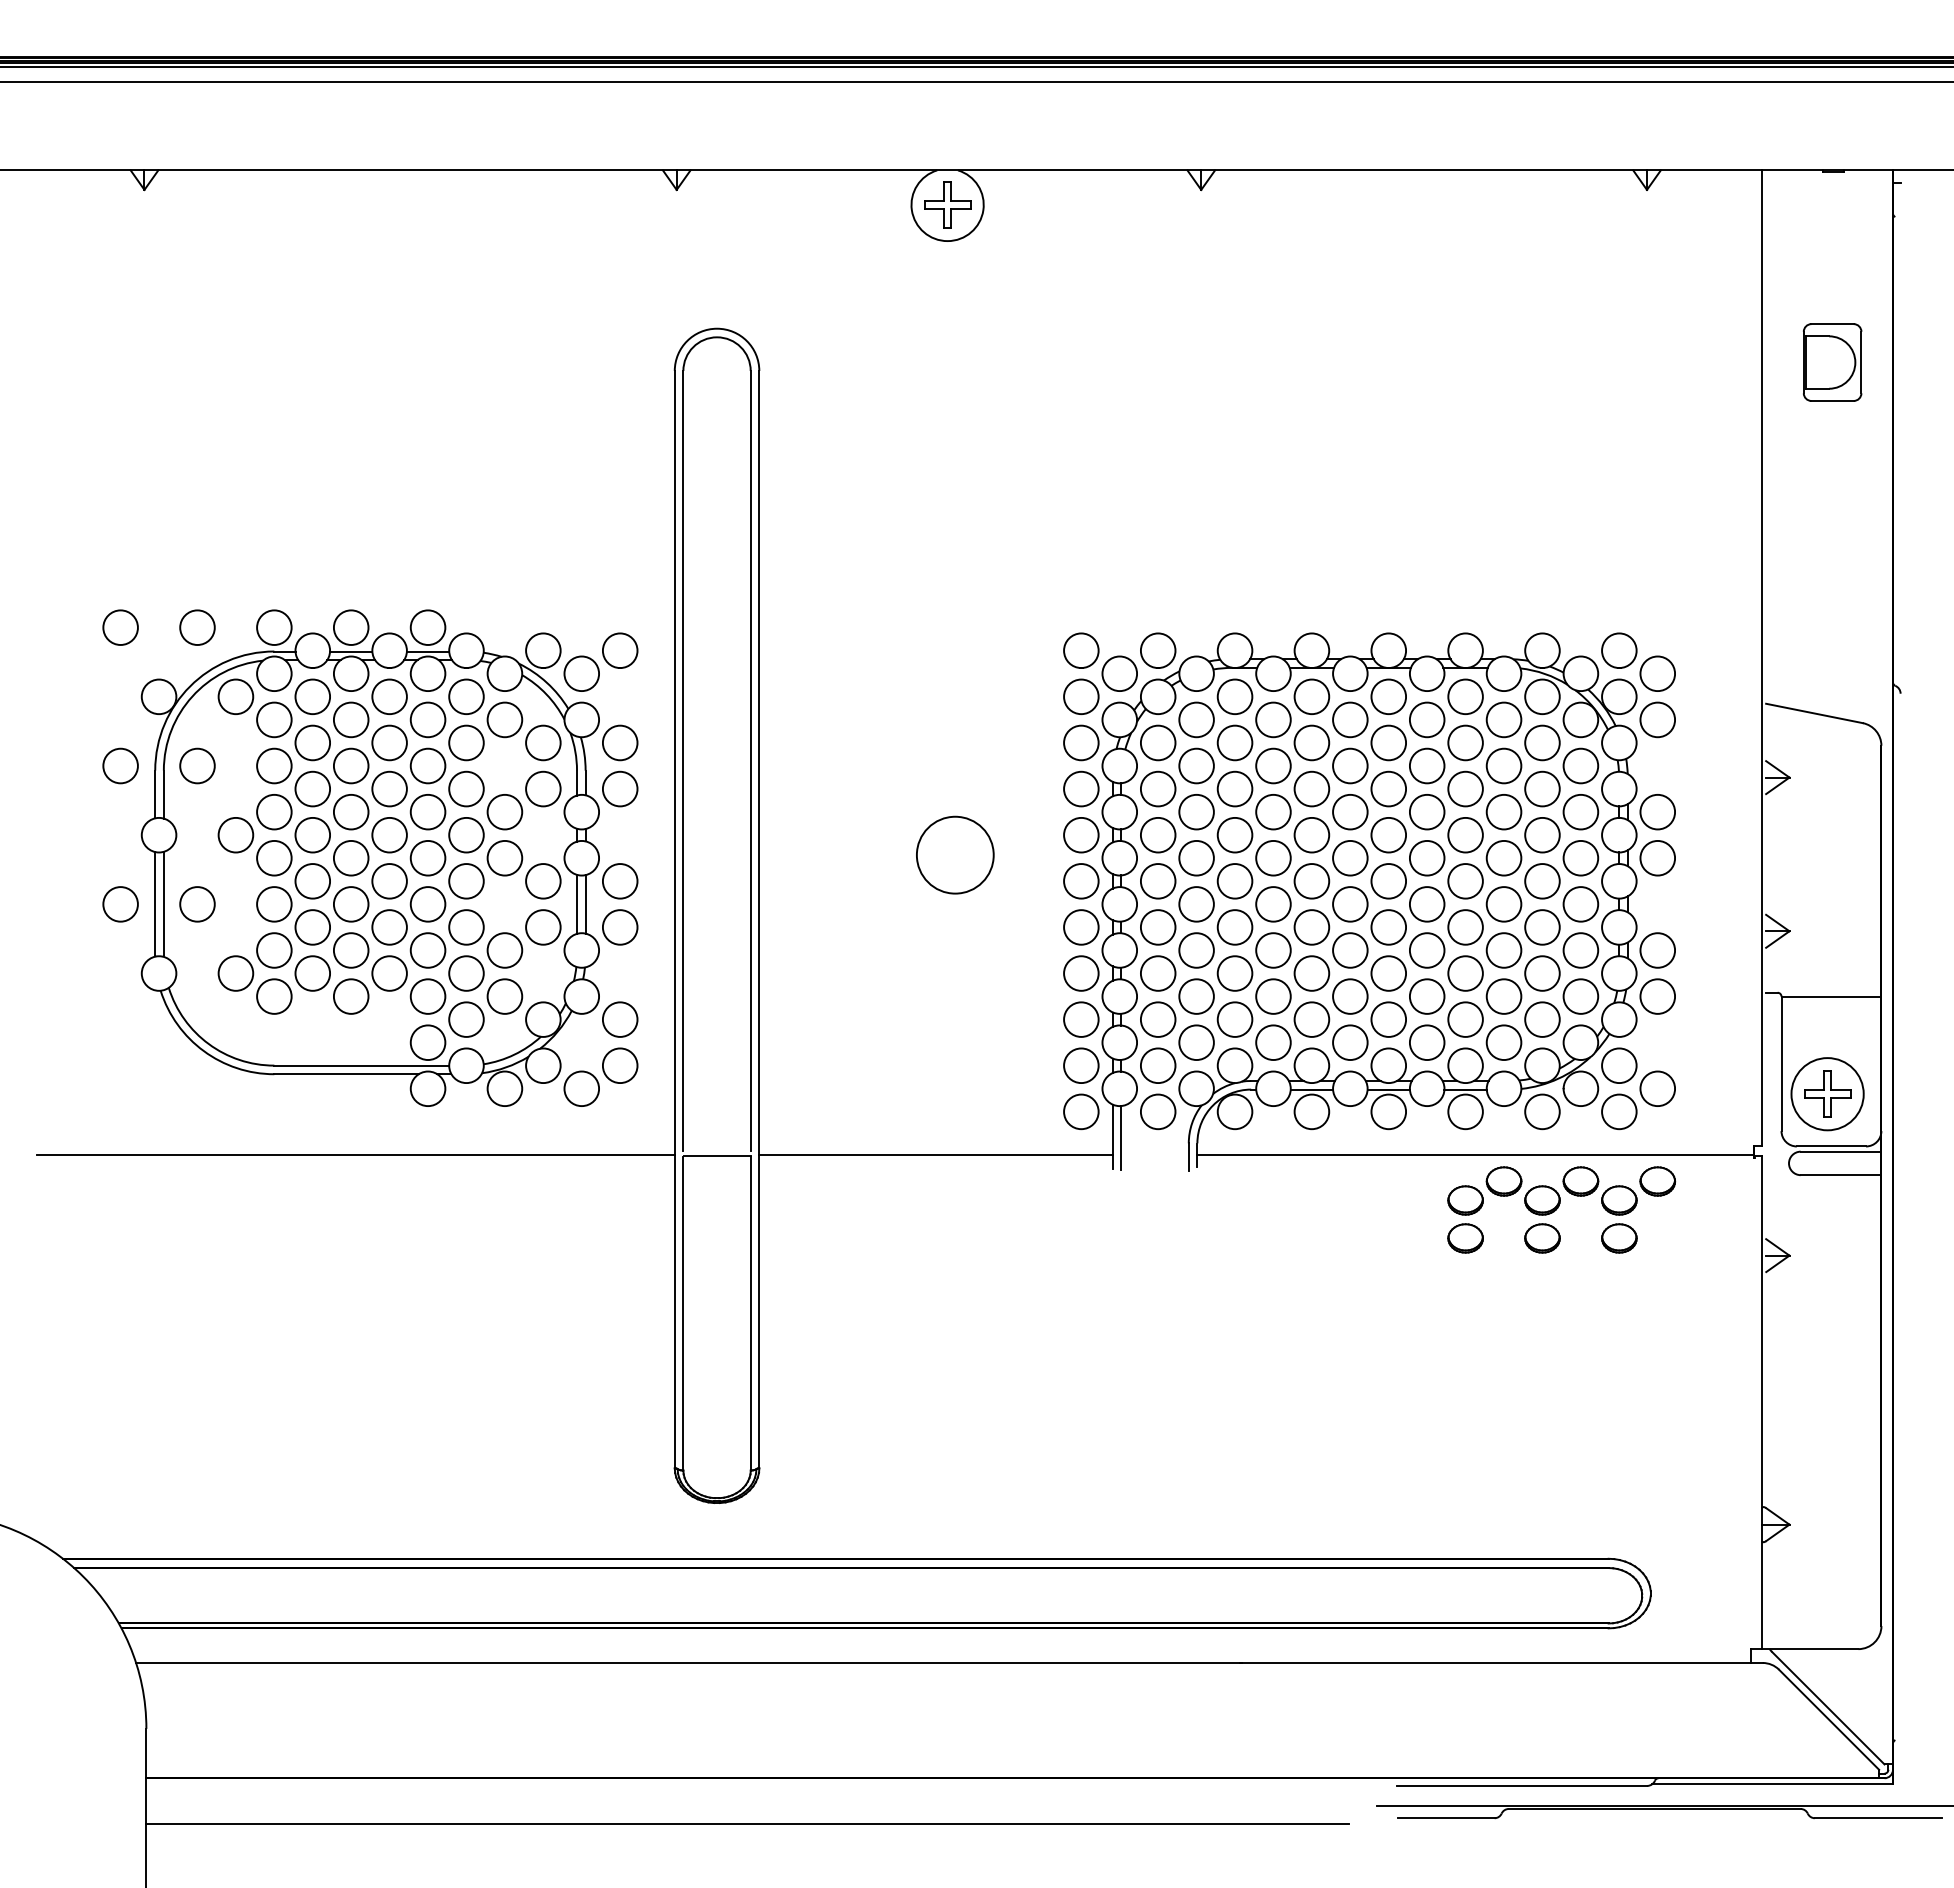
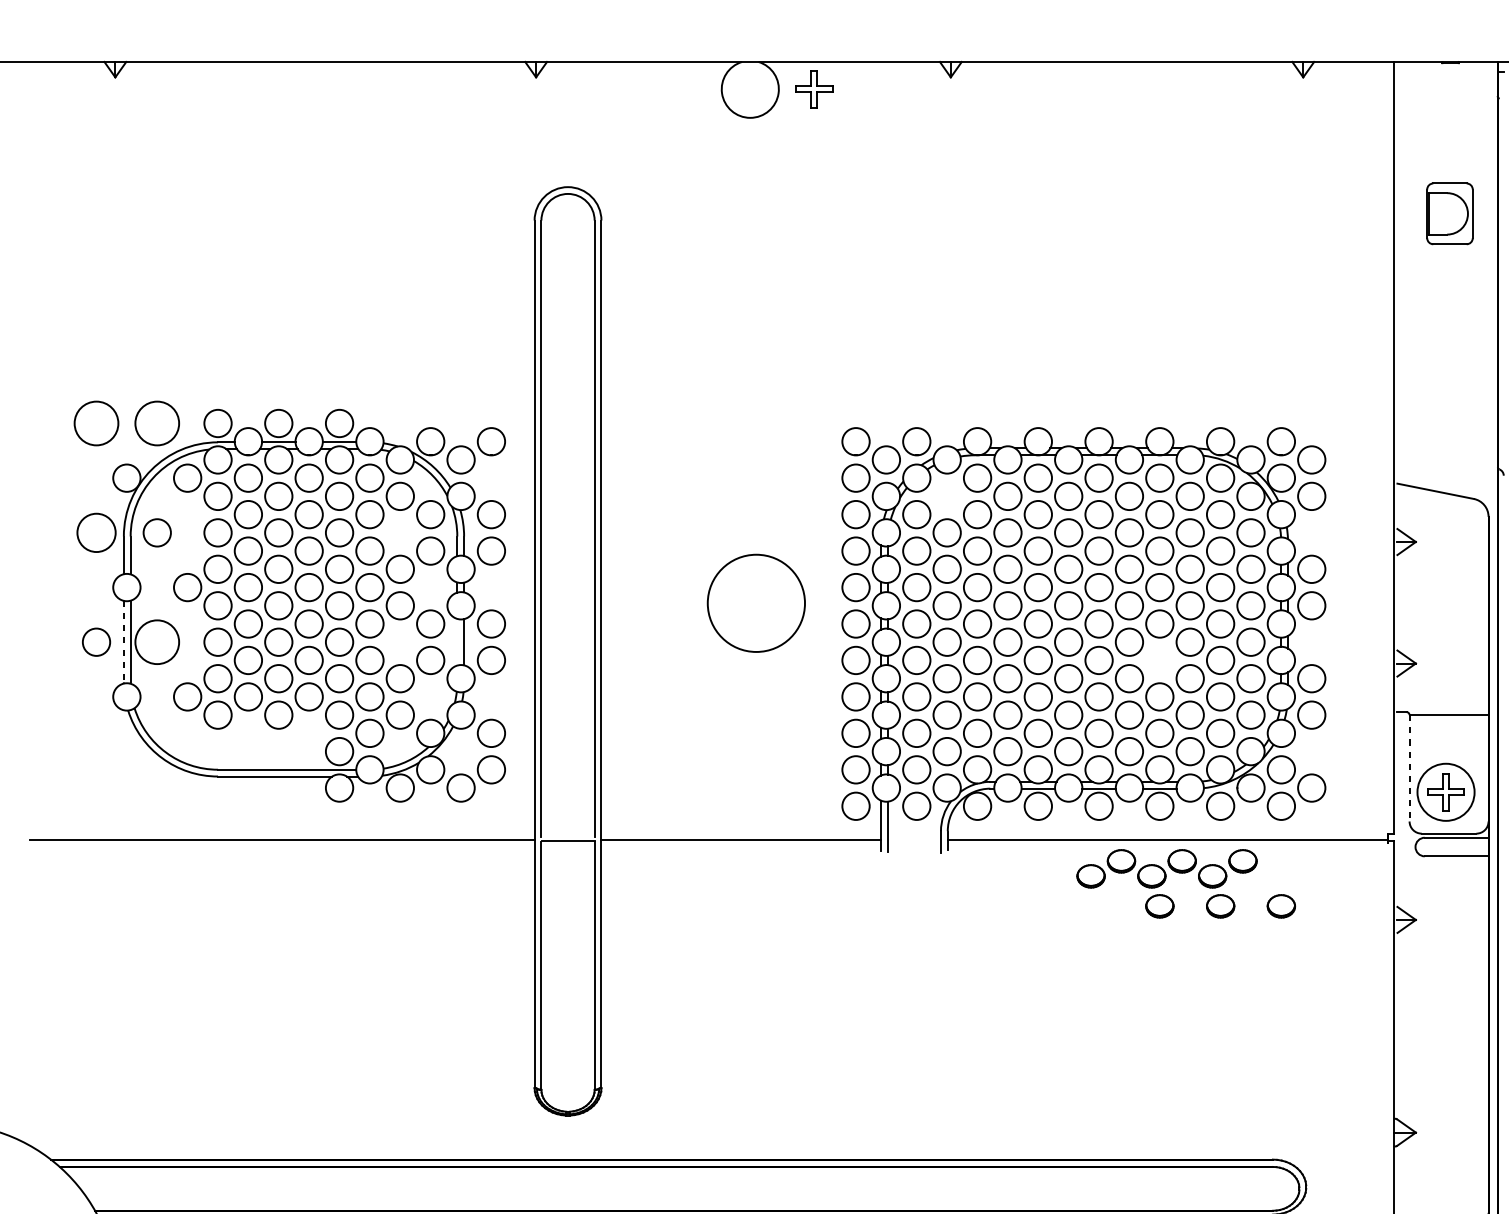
part: (947, 204) -> (814, 88), moved
circle: (120, 627) -> (96, 423), size x1.6
circle: (197, 627) -> (157, 423), size x1.6
circle: (1196, 719) -> (947, 496), removed
circle: (120, 765) -> (96, 532), size x1.4
circle: (954, 854) -> (755, 602), size x1.6
line: (577, 903) -> (457, 641), removed
line: (155, 904) -> (124, 642), solid -> dashed
circle: (197, 904) -> (157, 642), size x1.6
circle: (1465, 927) -> (1159, 660), removed
line: (1781, 1064) -> (1409, 768), solid -> dashed
part: (1561, 1190) -> (1166, 868), moved

